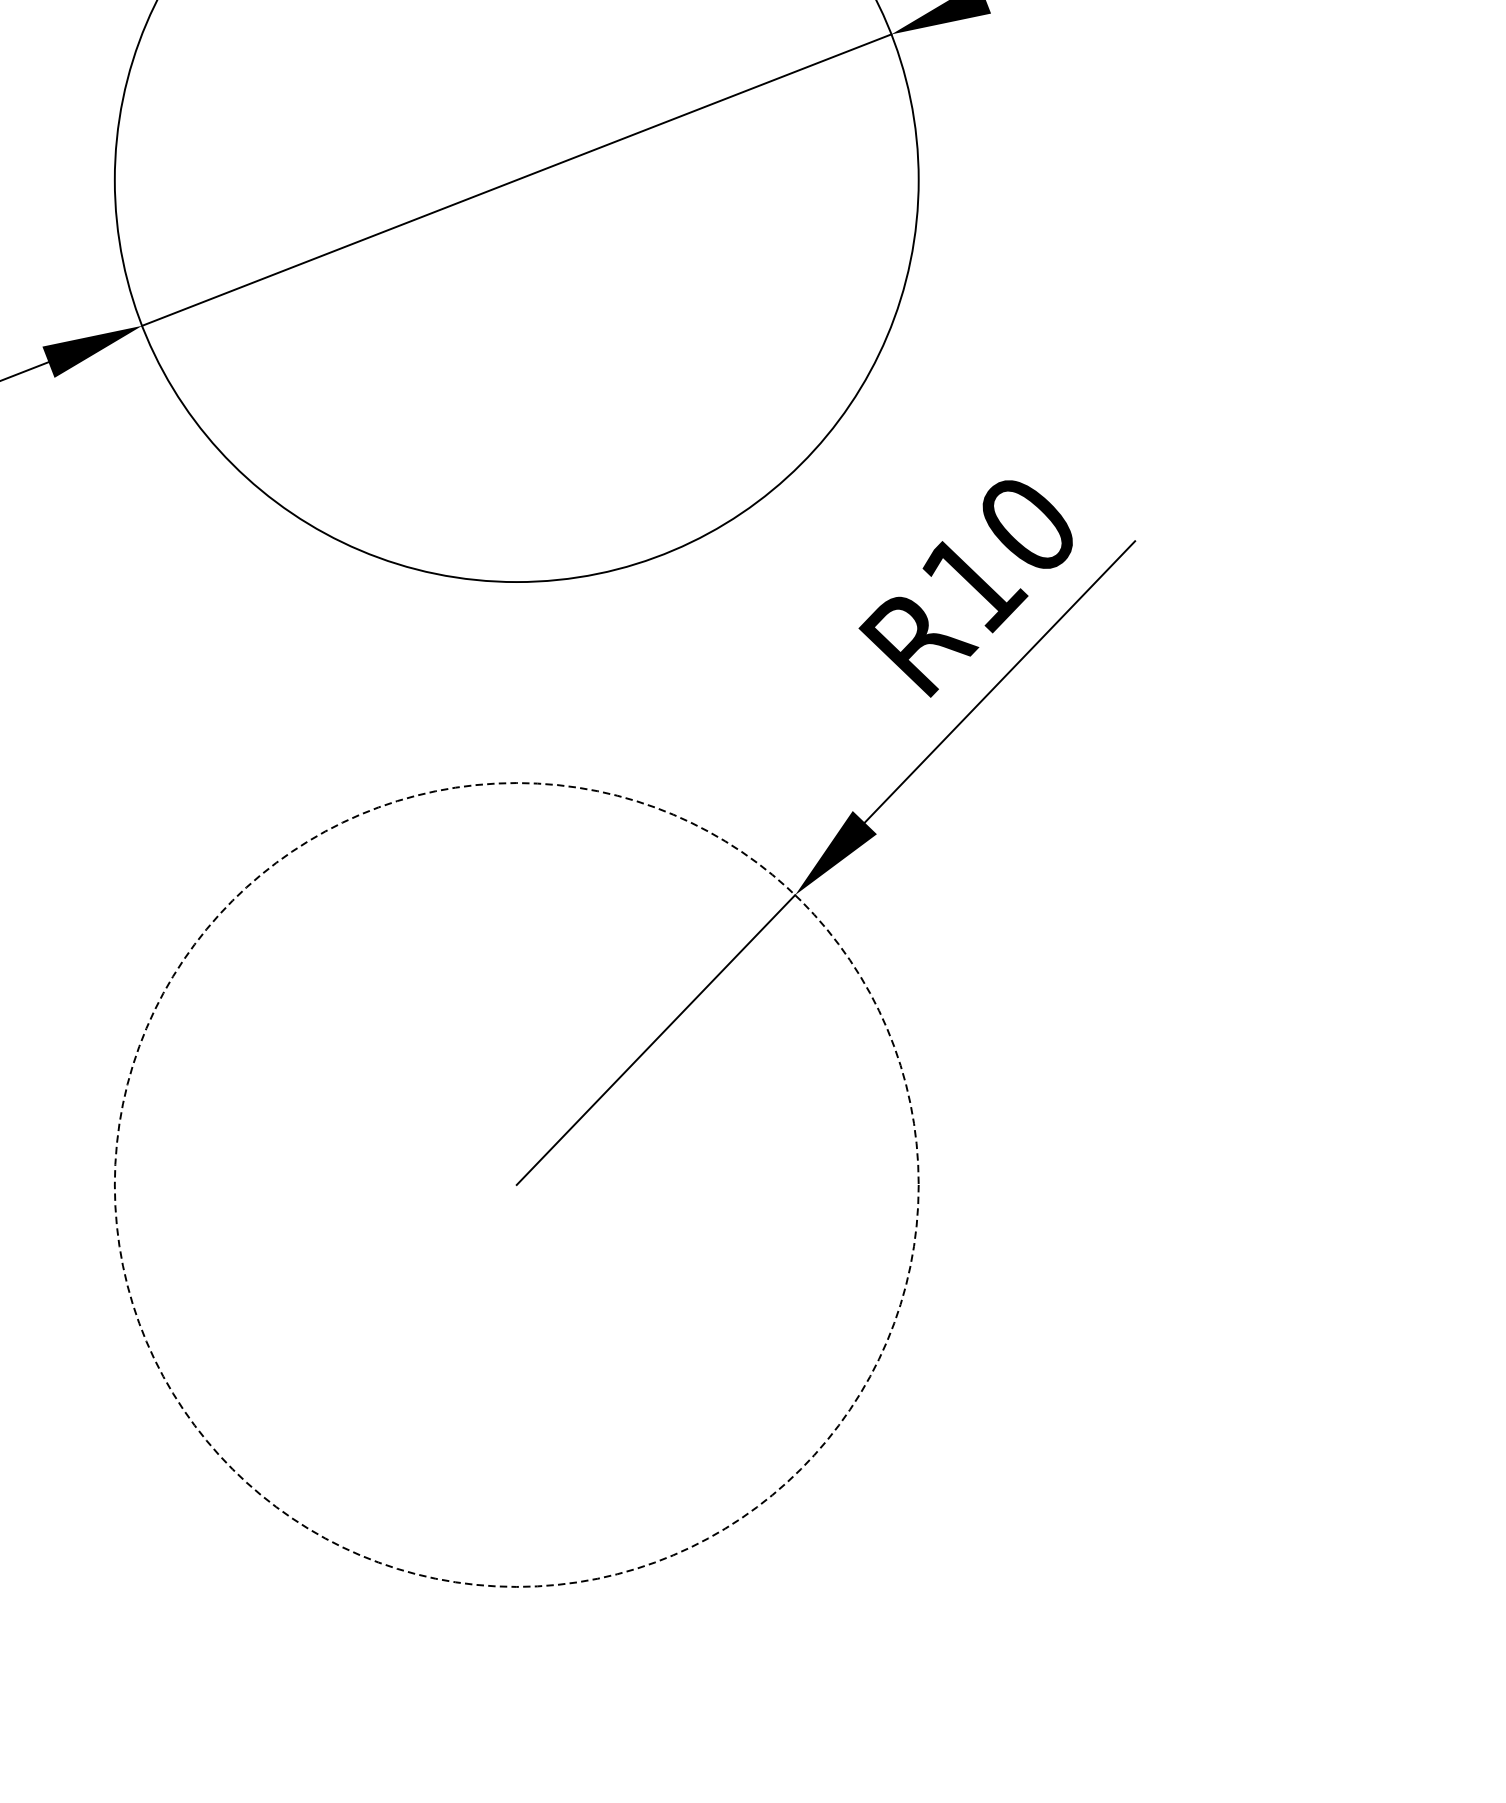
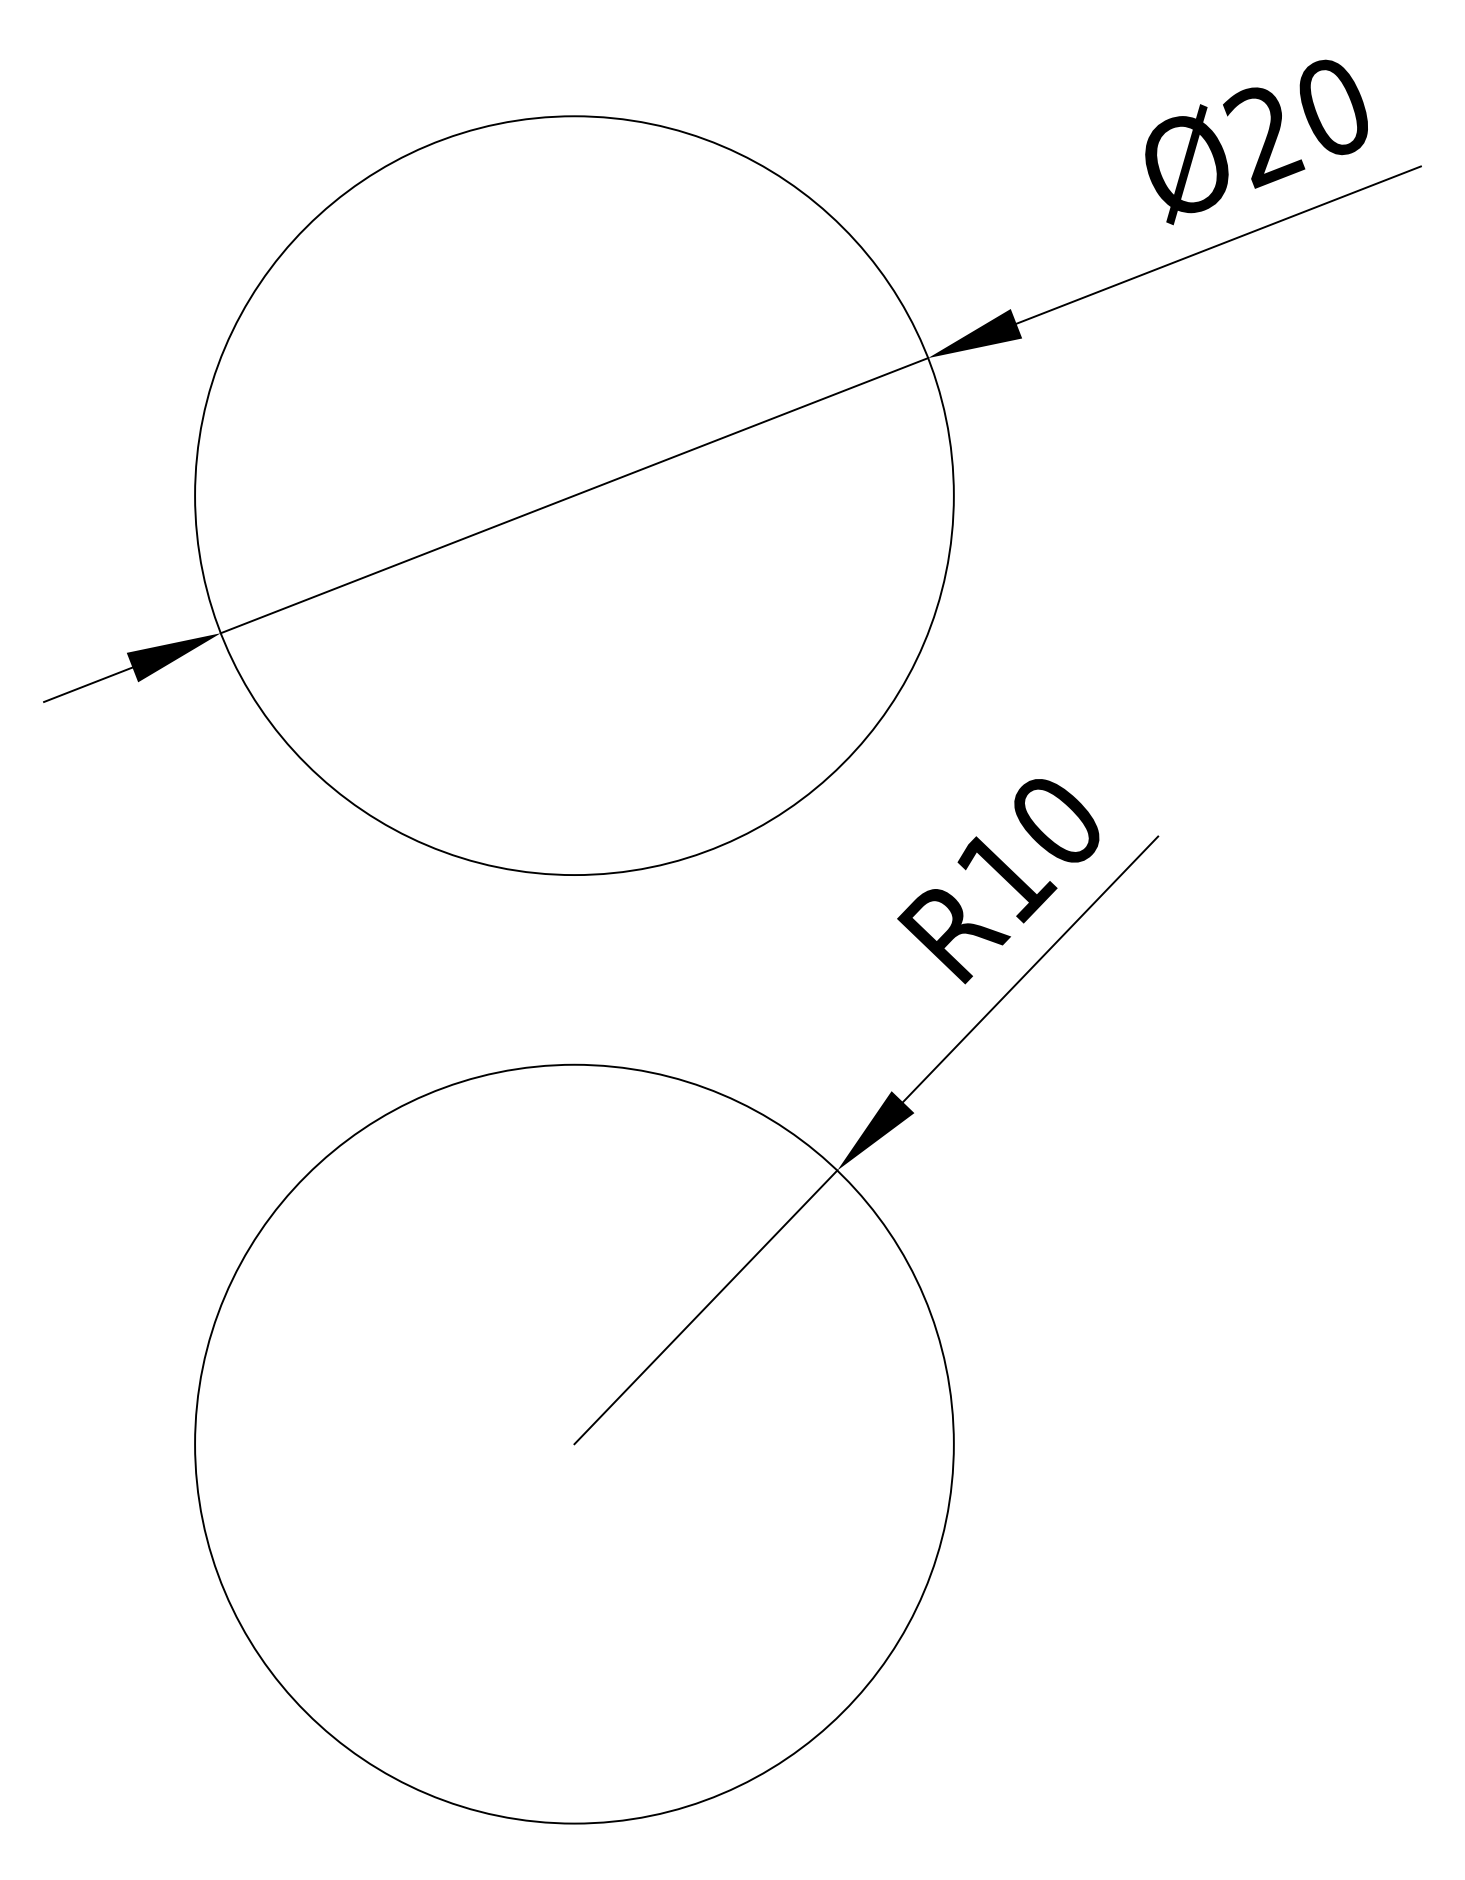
circle: (516, 1184) -> (574, 1443), dashed -> solid

